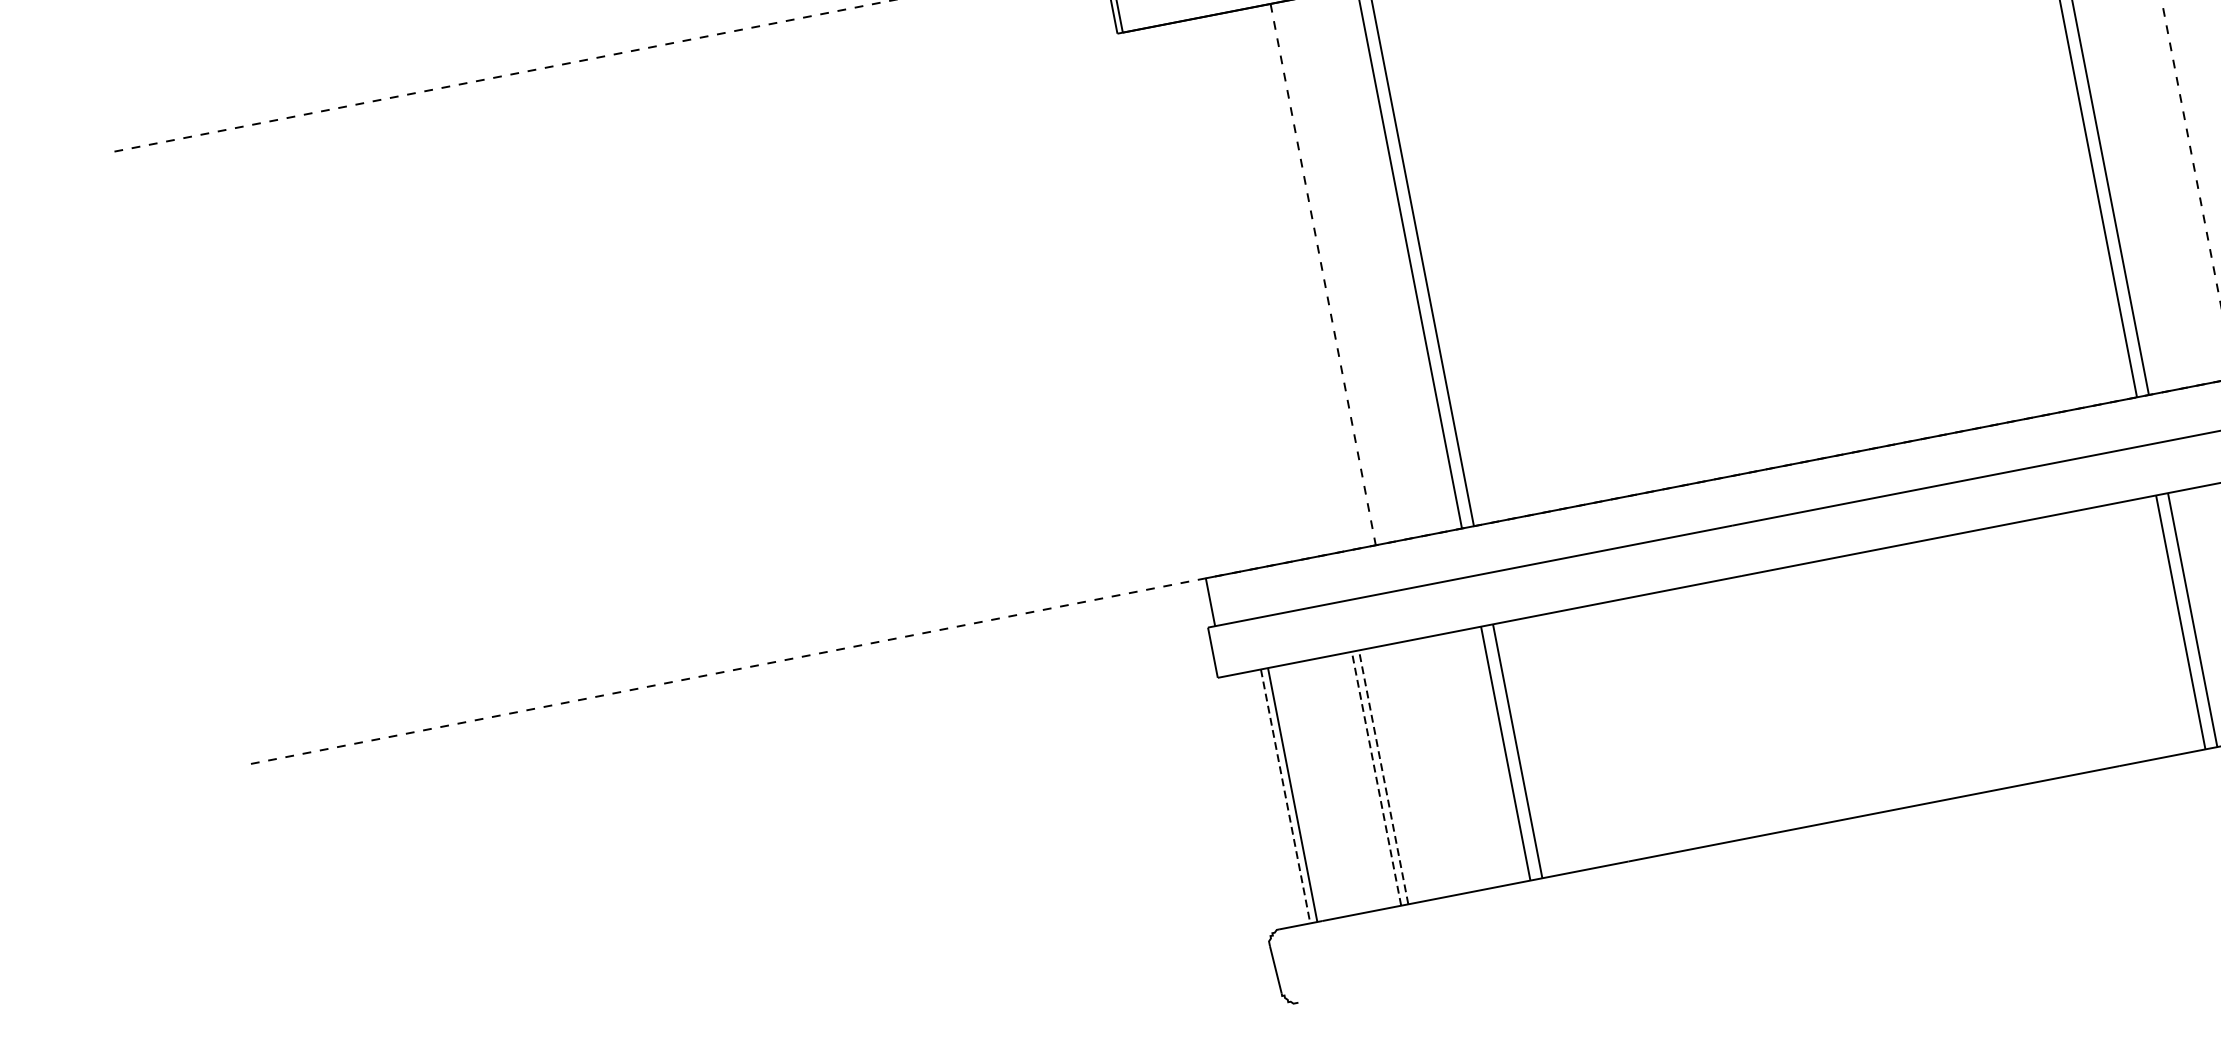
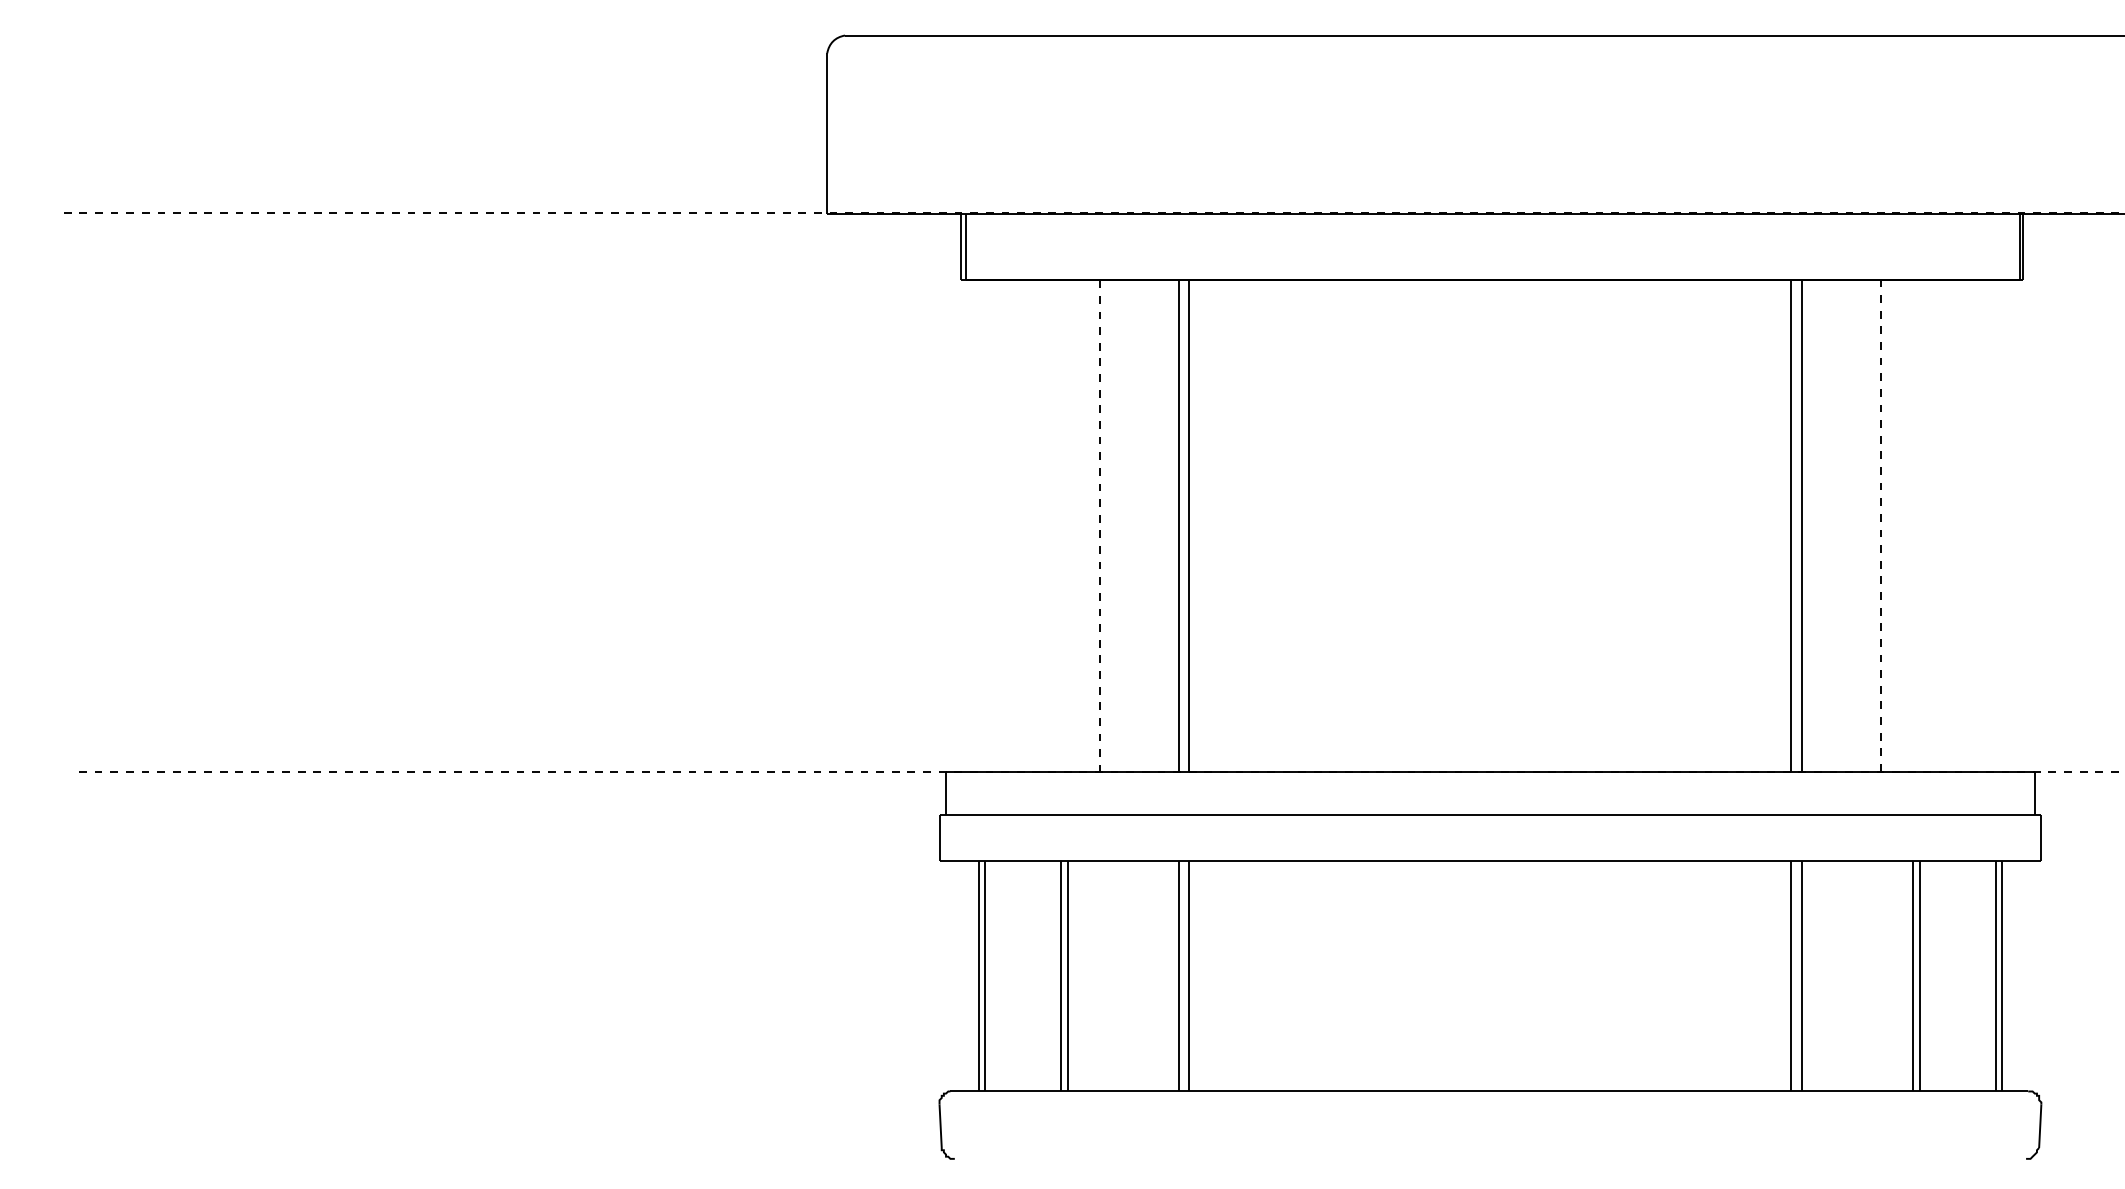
line: (1383, 776) -> (1067, 975), dashed -> solid
line: (1376, 777) -> (1061, 975), dashed -> solid
line: (1285, 796) -> (978, 976), dashed -> solid

